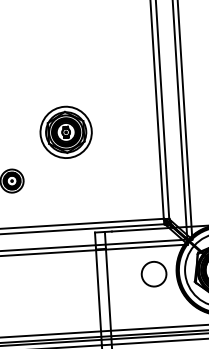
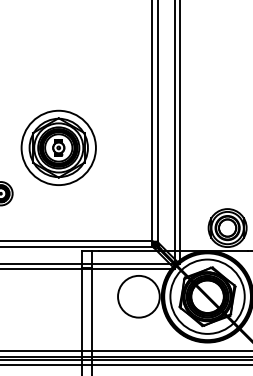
part: (65, 132) -> (58, 147), size x1.43
circle: (153, 273) -> (138, 296), size x1.67

